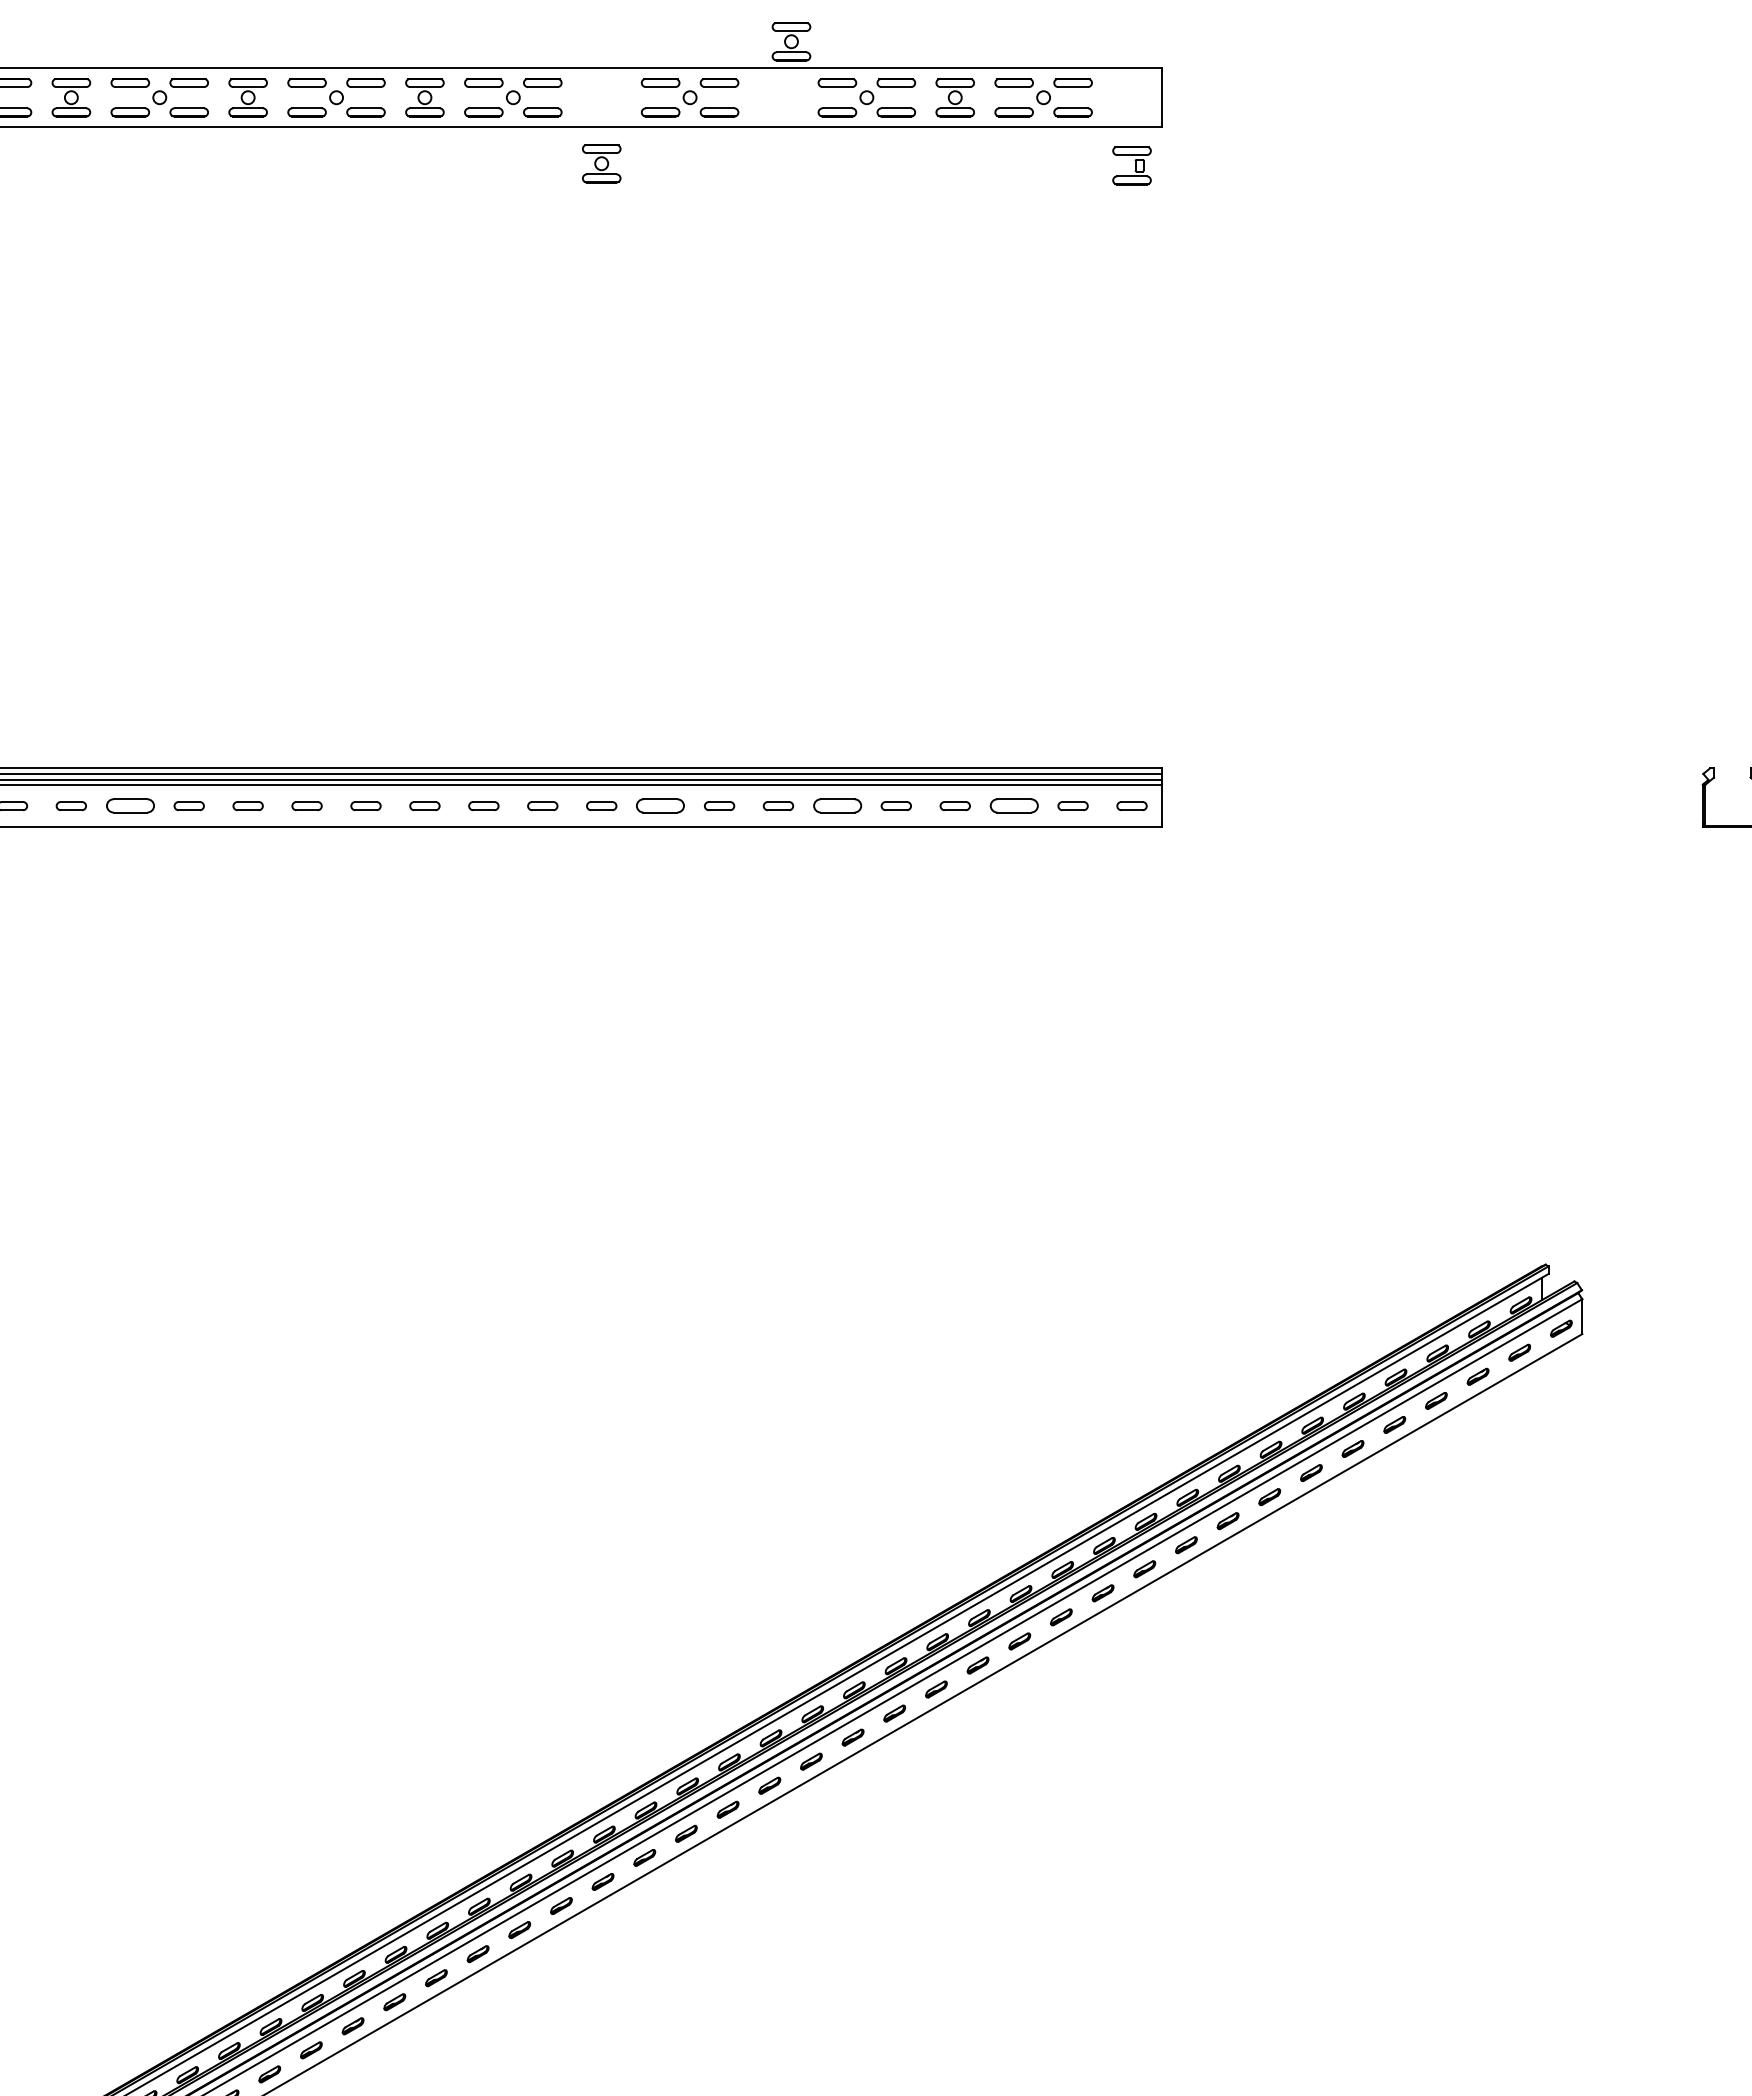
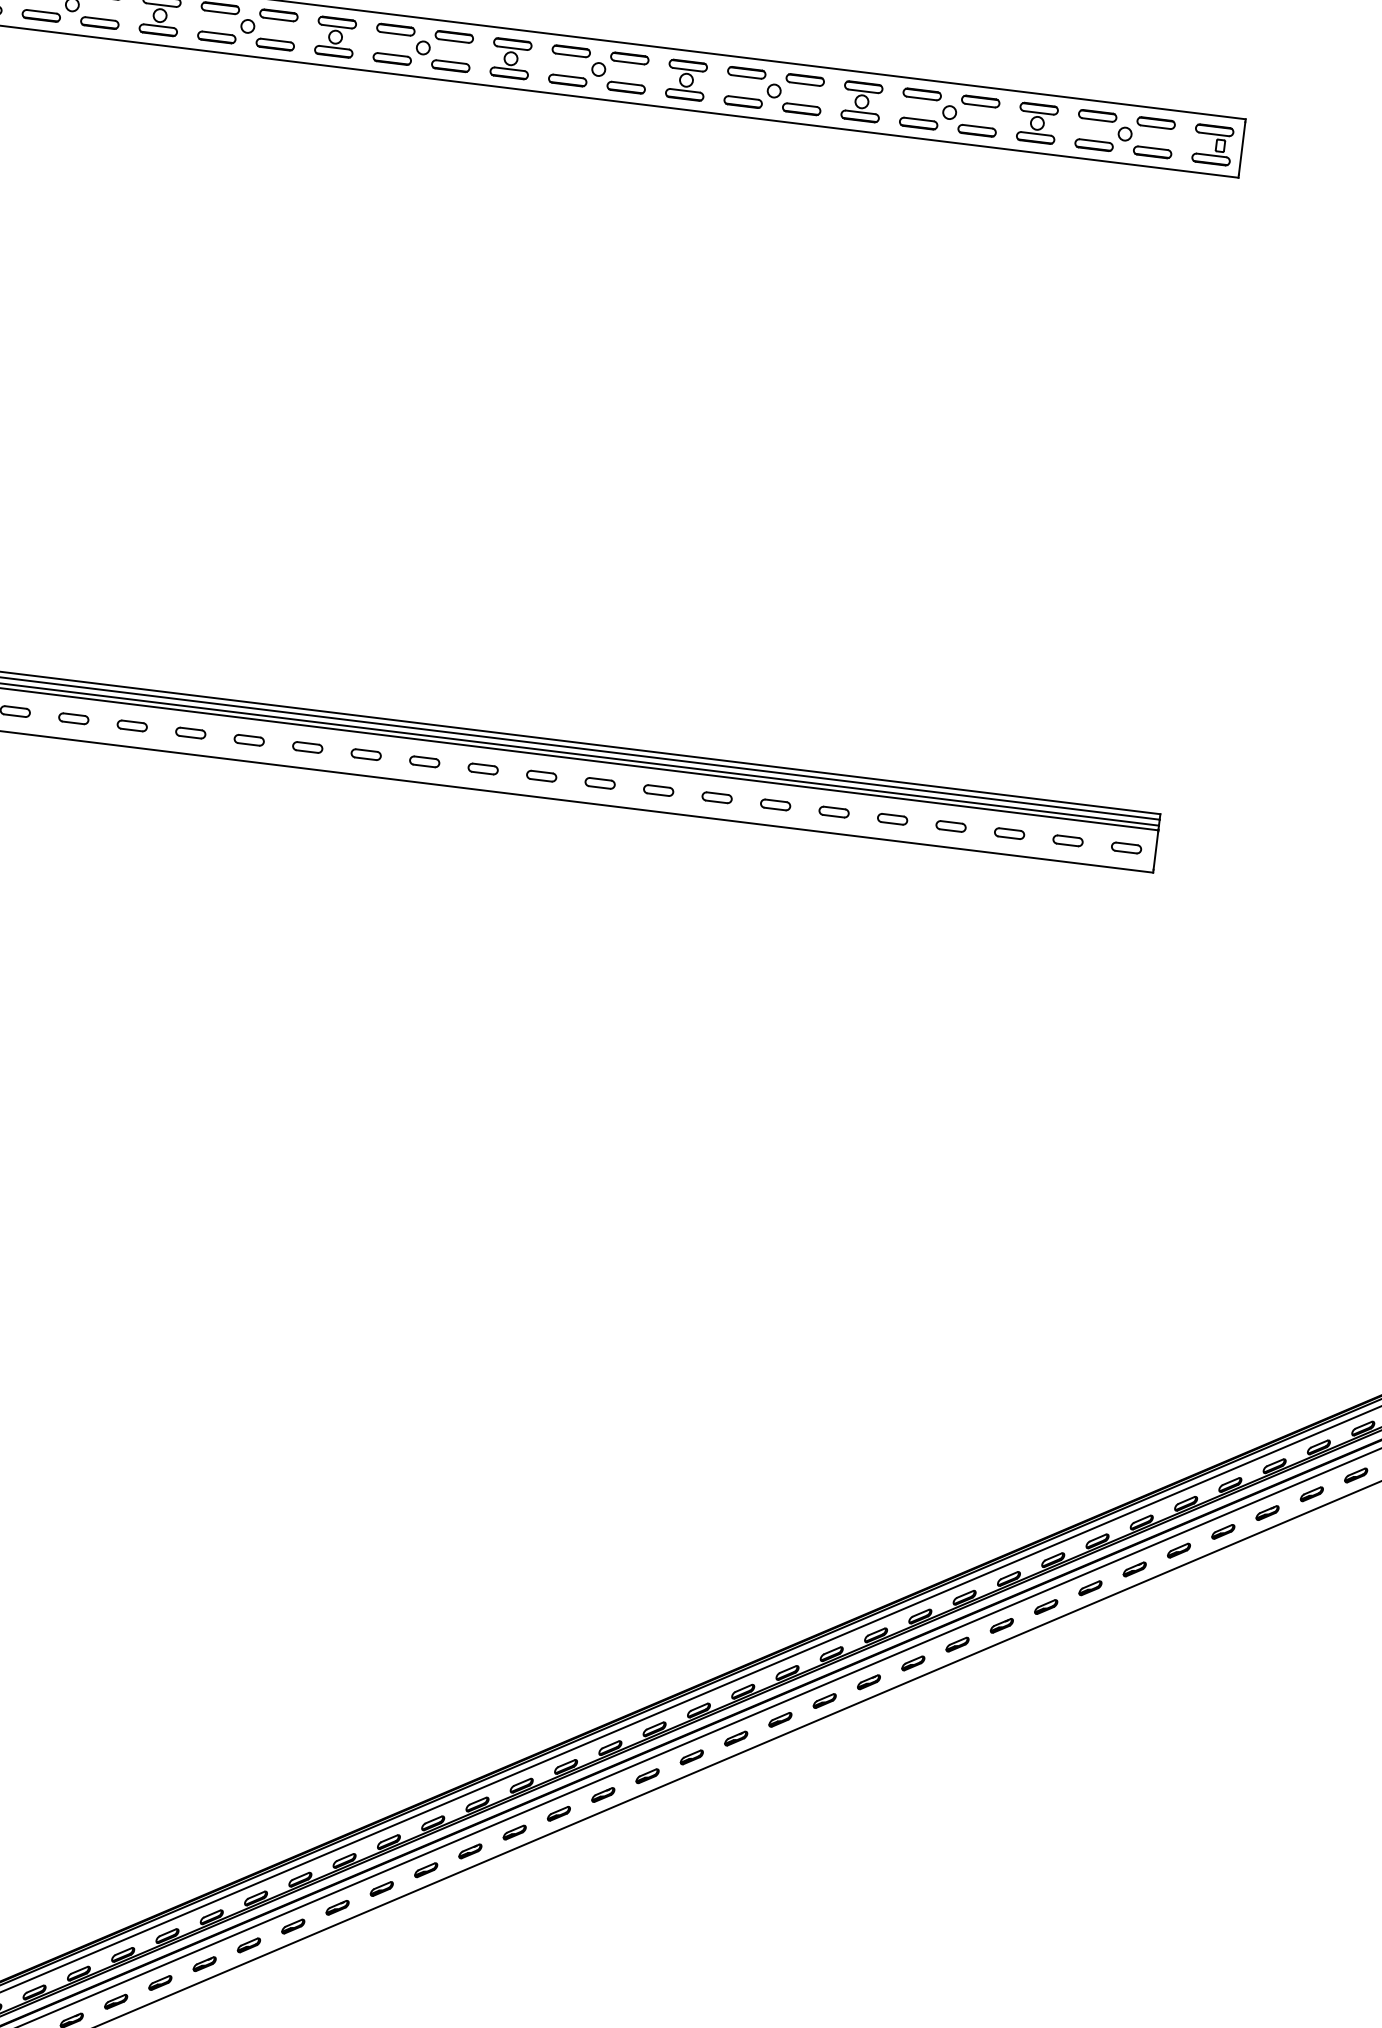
part: (791, 41) -> (861, 101), moved
part: (601, 163) -> (686, 80), moved
part: (1131, 165) -> (1212, 144), moved
part: (129, 806) -> (131, 726), size x0.62
part: (660, 806) -> (658, 790), size x0.62
part: (836, 806) -> (833, 812), size x0.62
part: (1013, 806) -> (1008, 833), size x0.62

